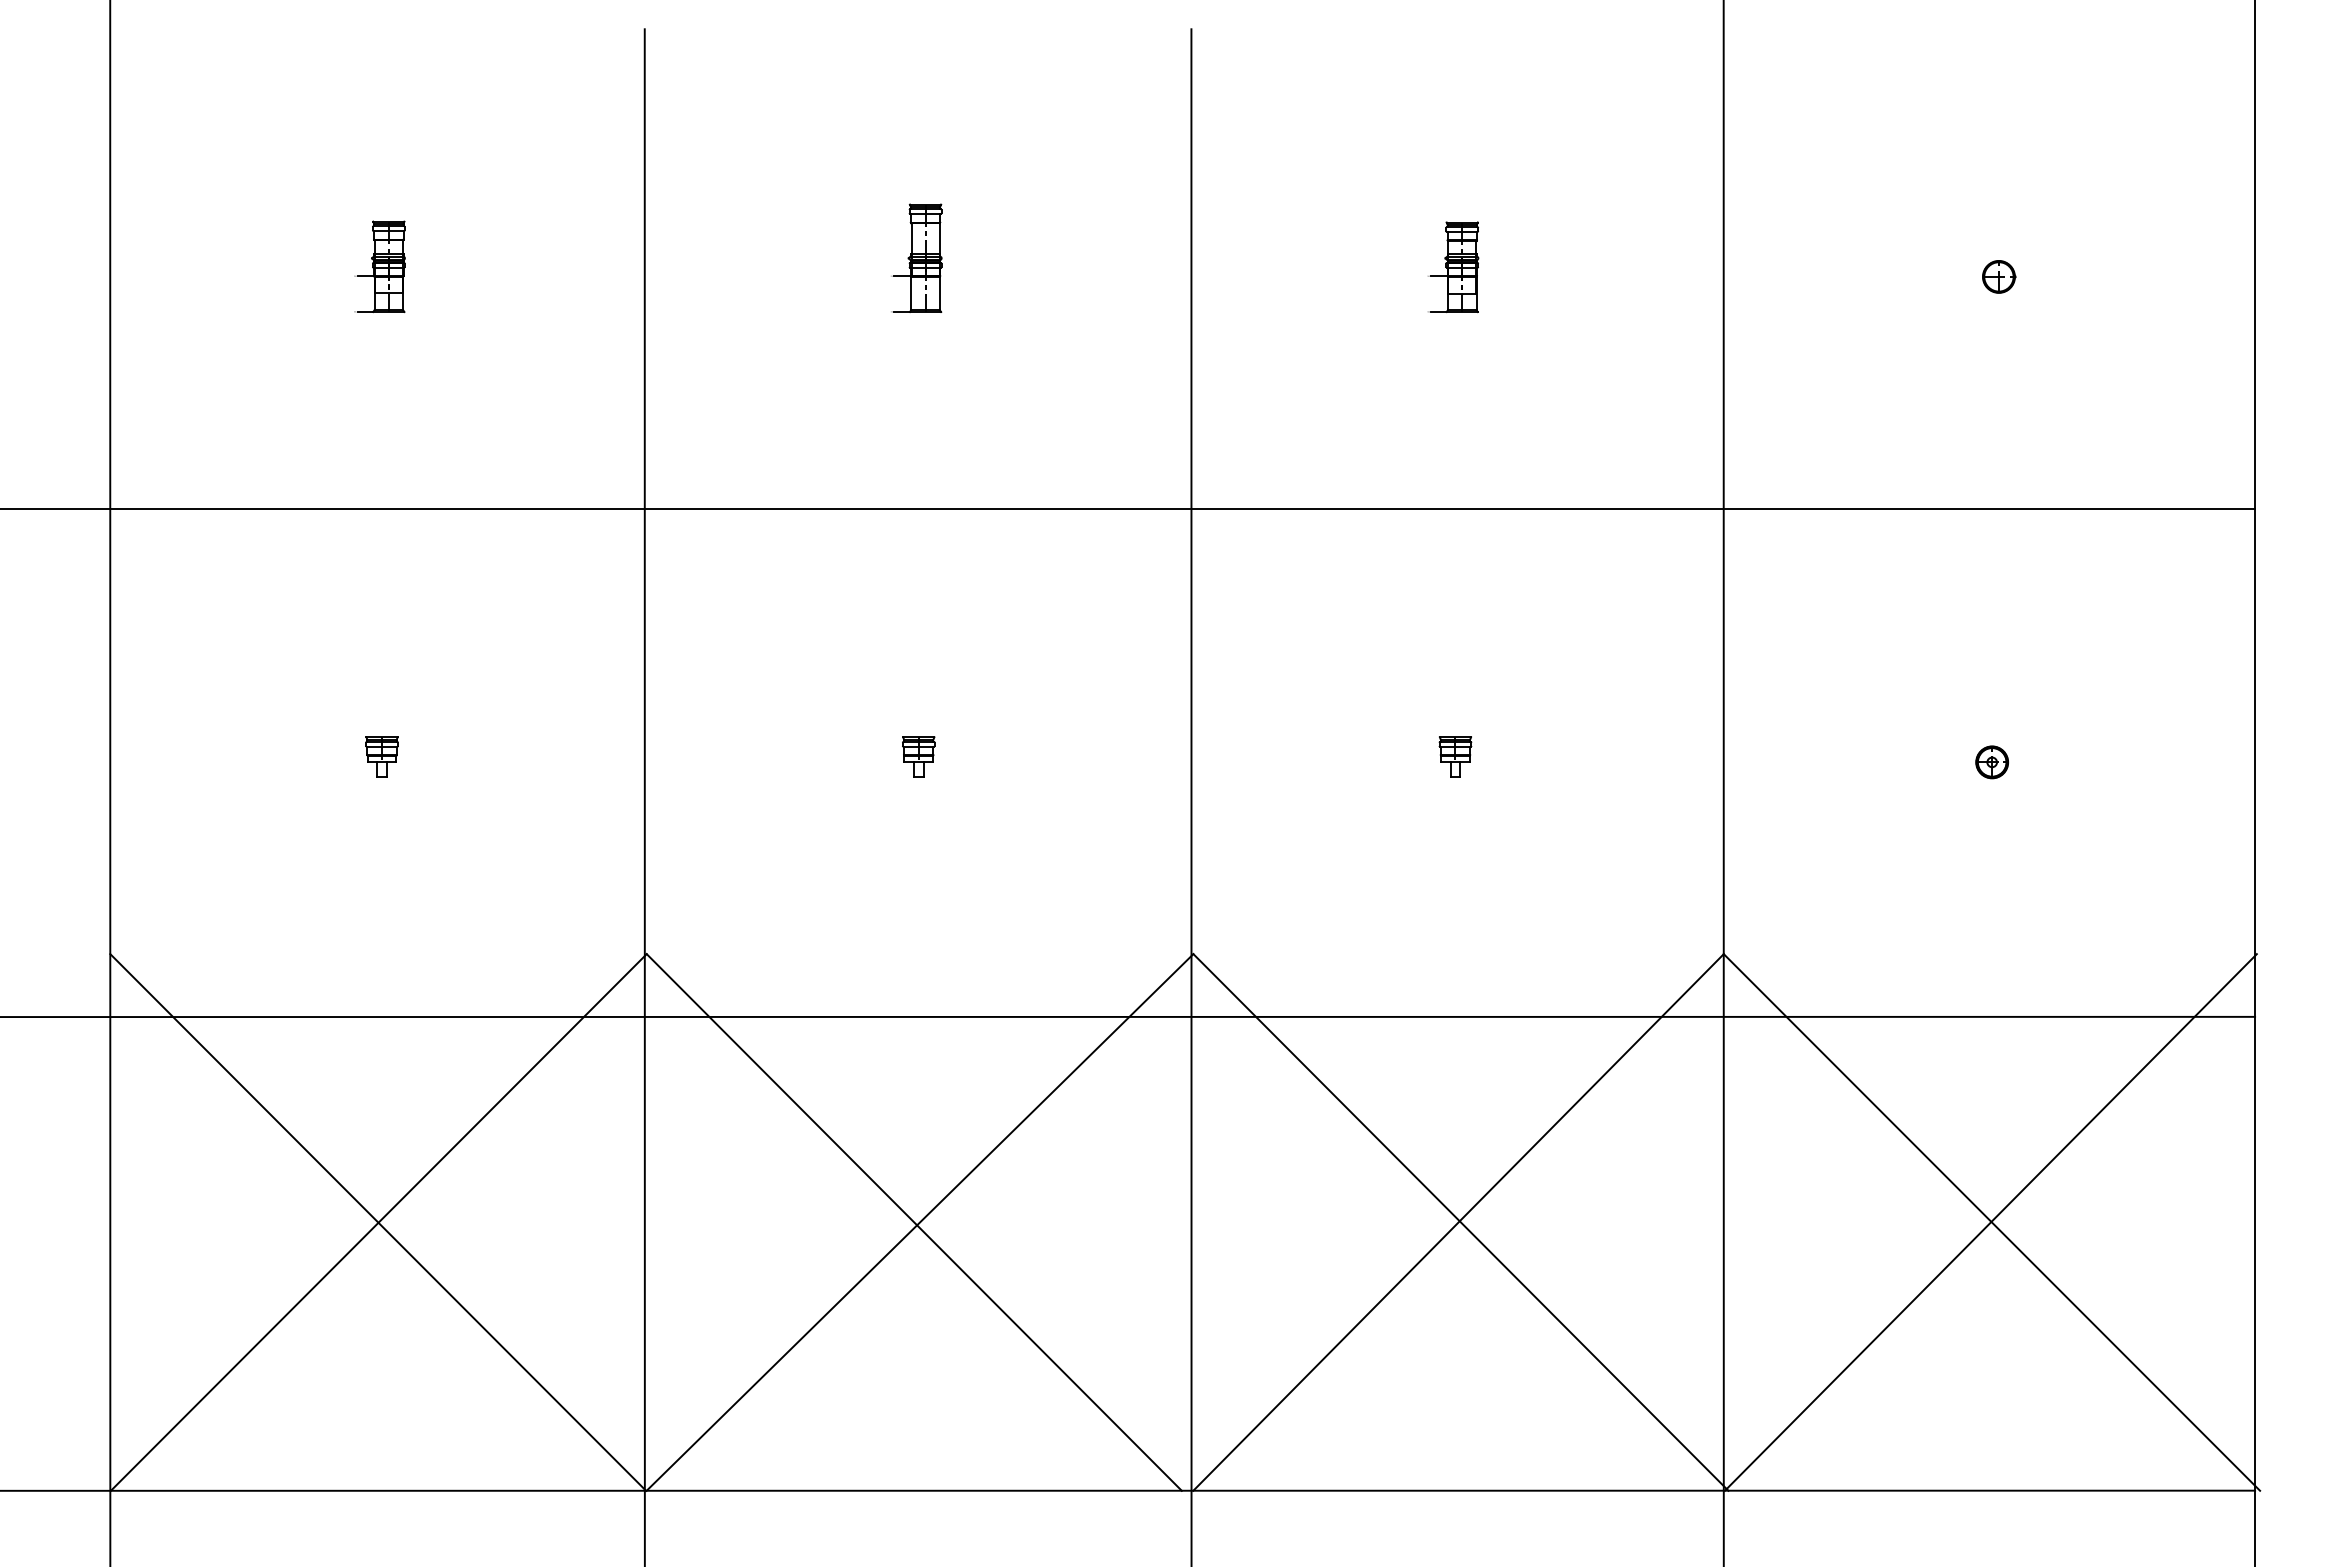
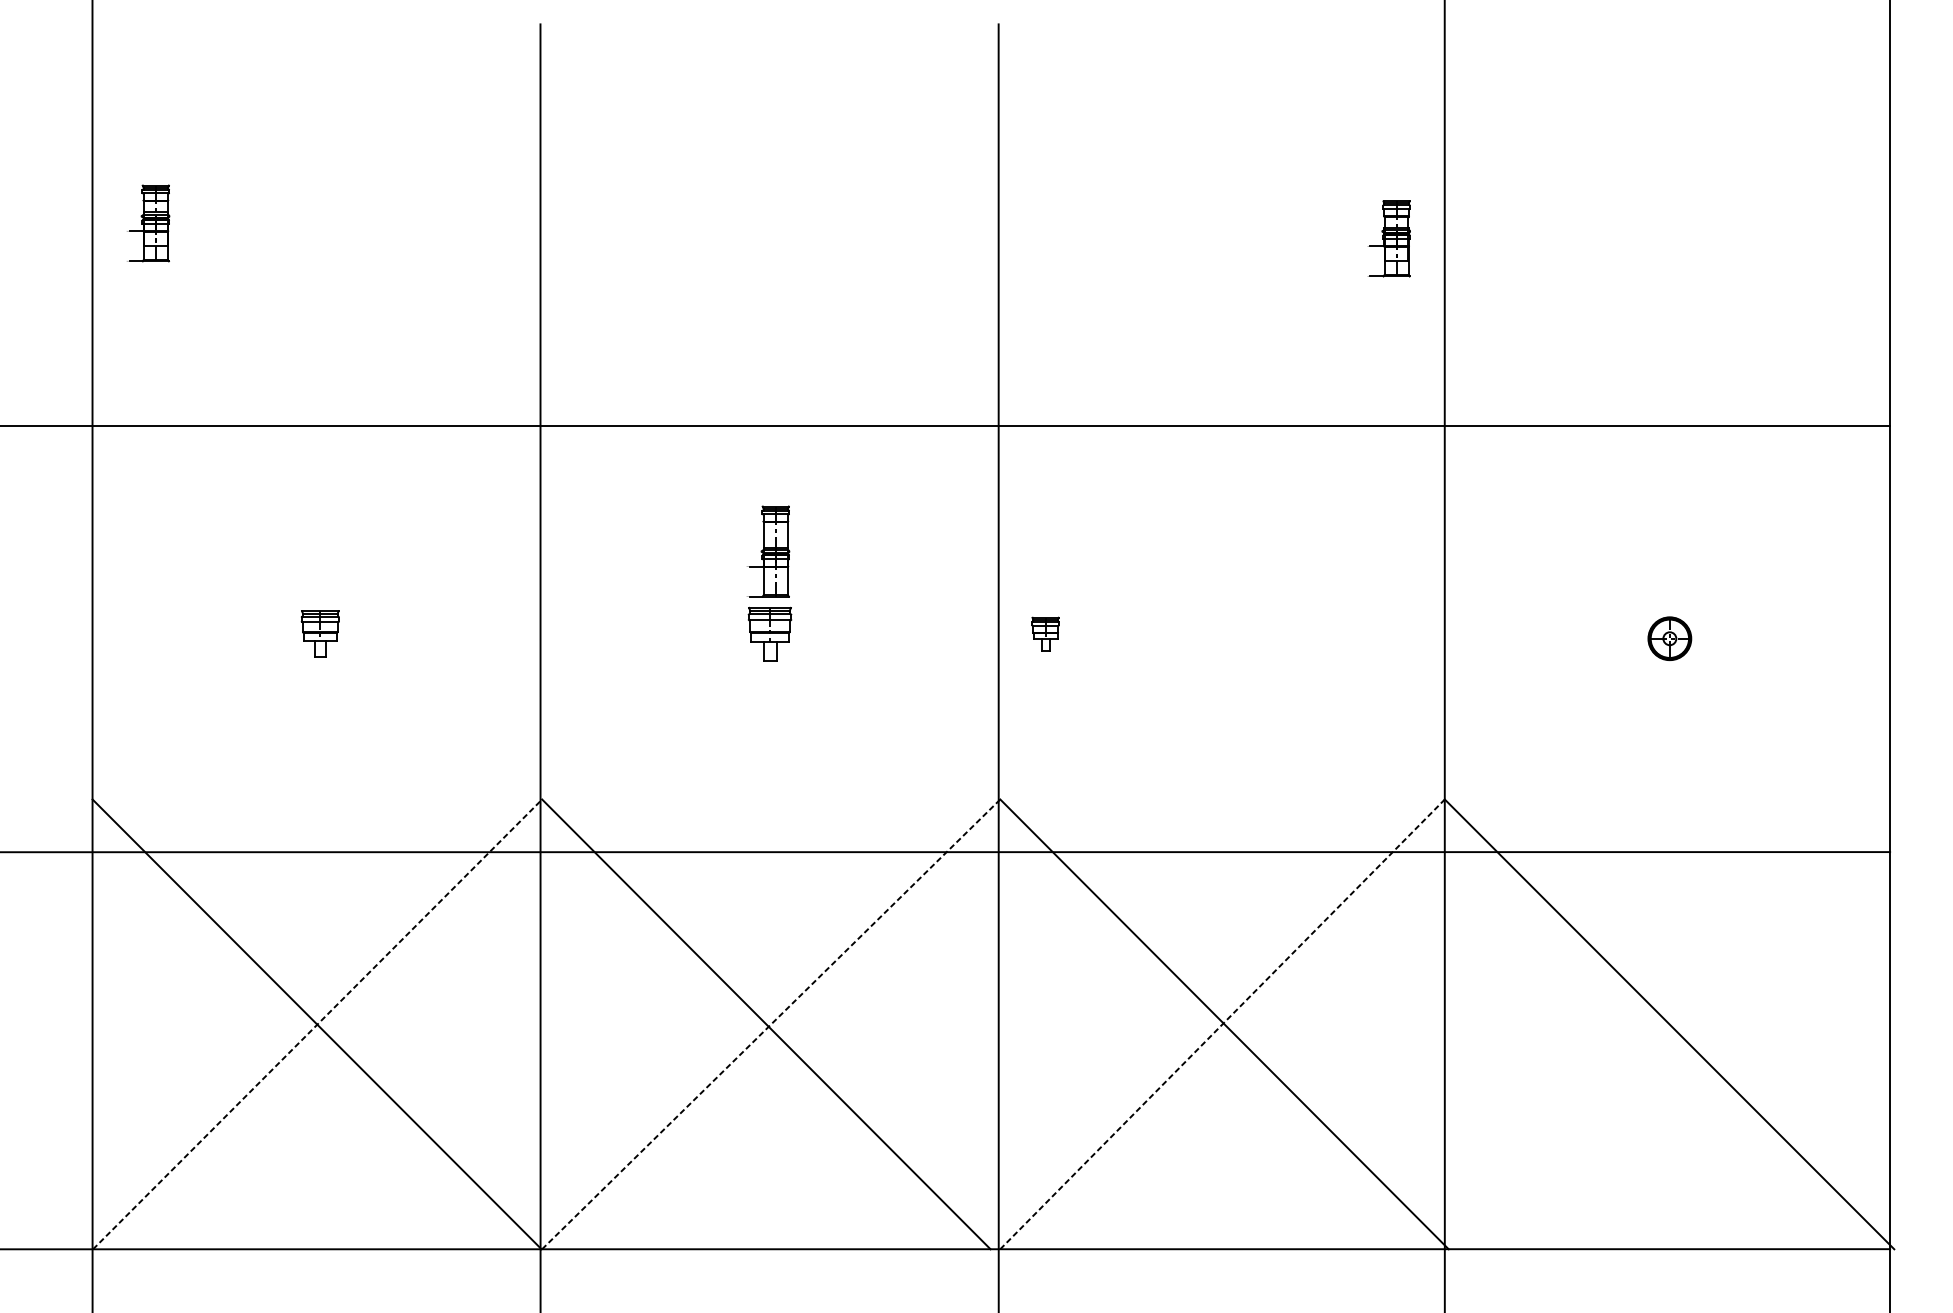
part: (916, 257) -> (768, 550), moved
part: (379, 266) -> (148, 223), moved
part: (1453, 266) -> (1389, 238), moved
part: (1999, 276) -> (1675, 231), removed
part: (381, 756) -> (319, 633), size x1.4
part: (918, 756) -> (769, 633), size x1.6
part: (1455, 756) -> (1045, 633), moved
part: (1991, 762) -> (1669, 638), size x1.6
line: (379, 1222) -> (318, 1024), solid -> dashed
line: (920, 1222) -> (771, 1024), solid -> dashed
line: (1458, 1222) -> (1222, 1024), solid -> dashed
line: (1990, 1222) -> (1668, 1024), removed

